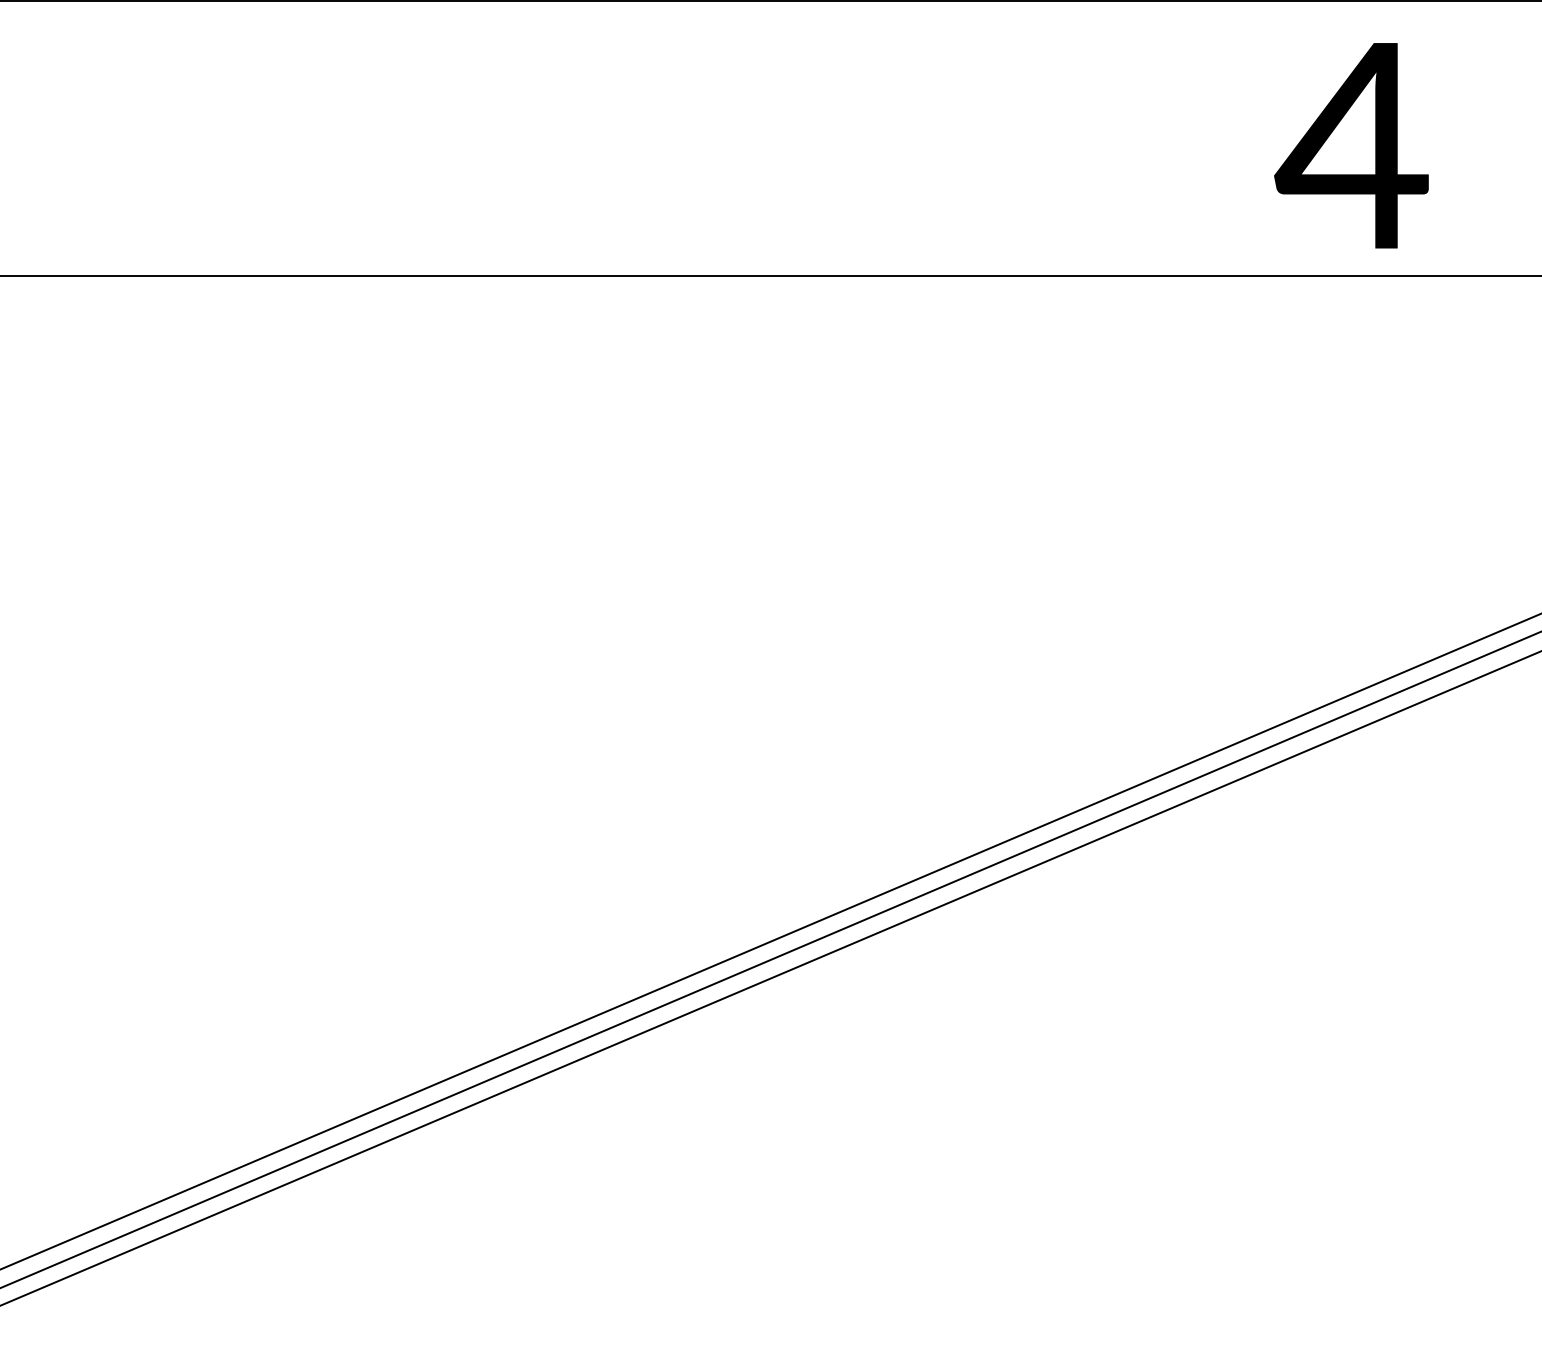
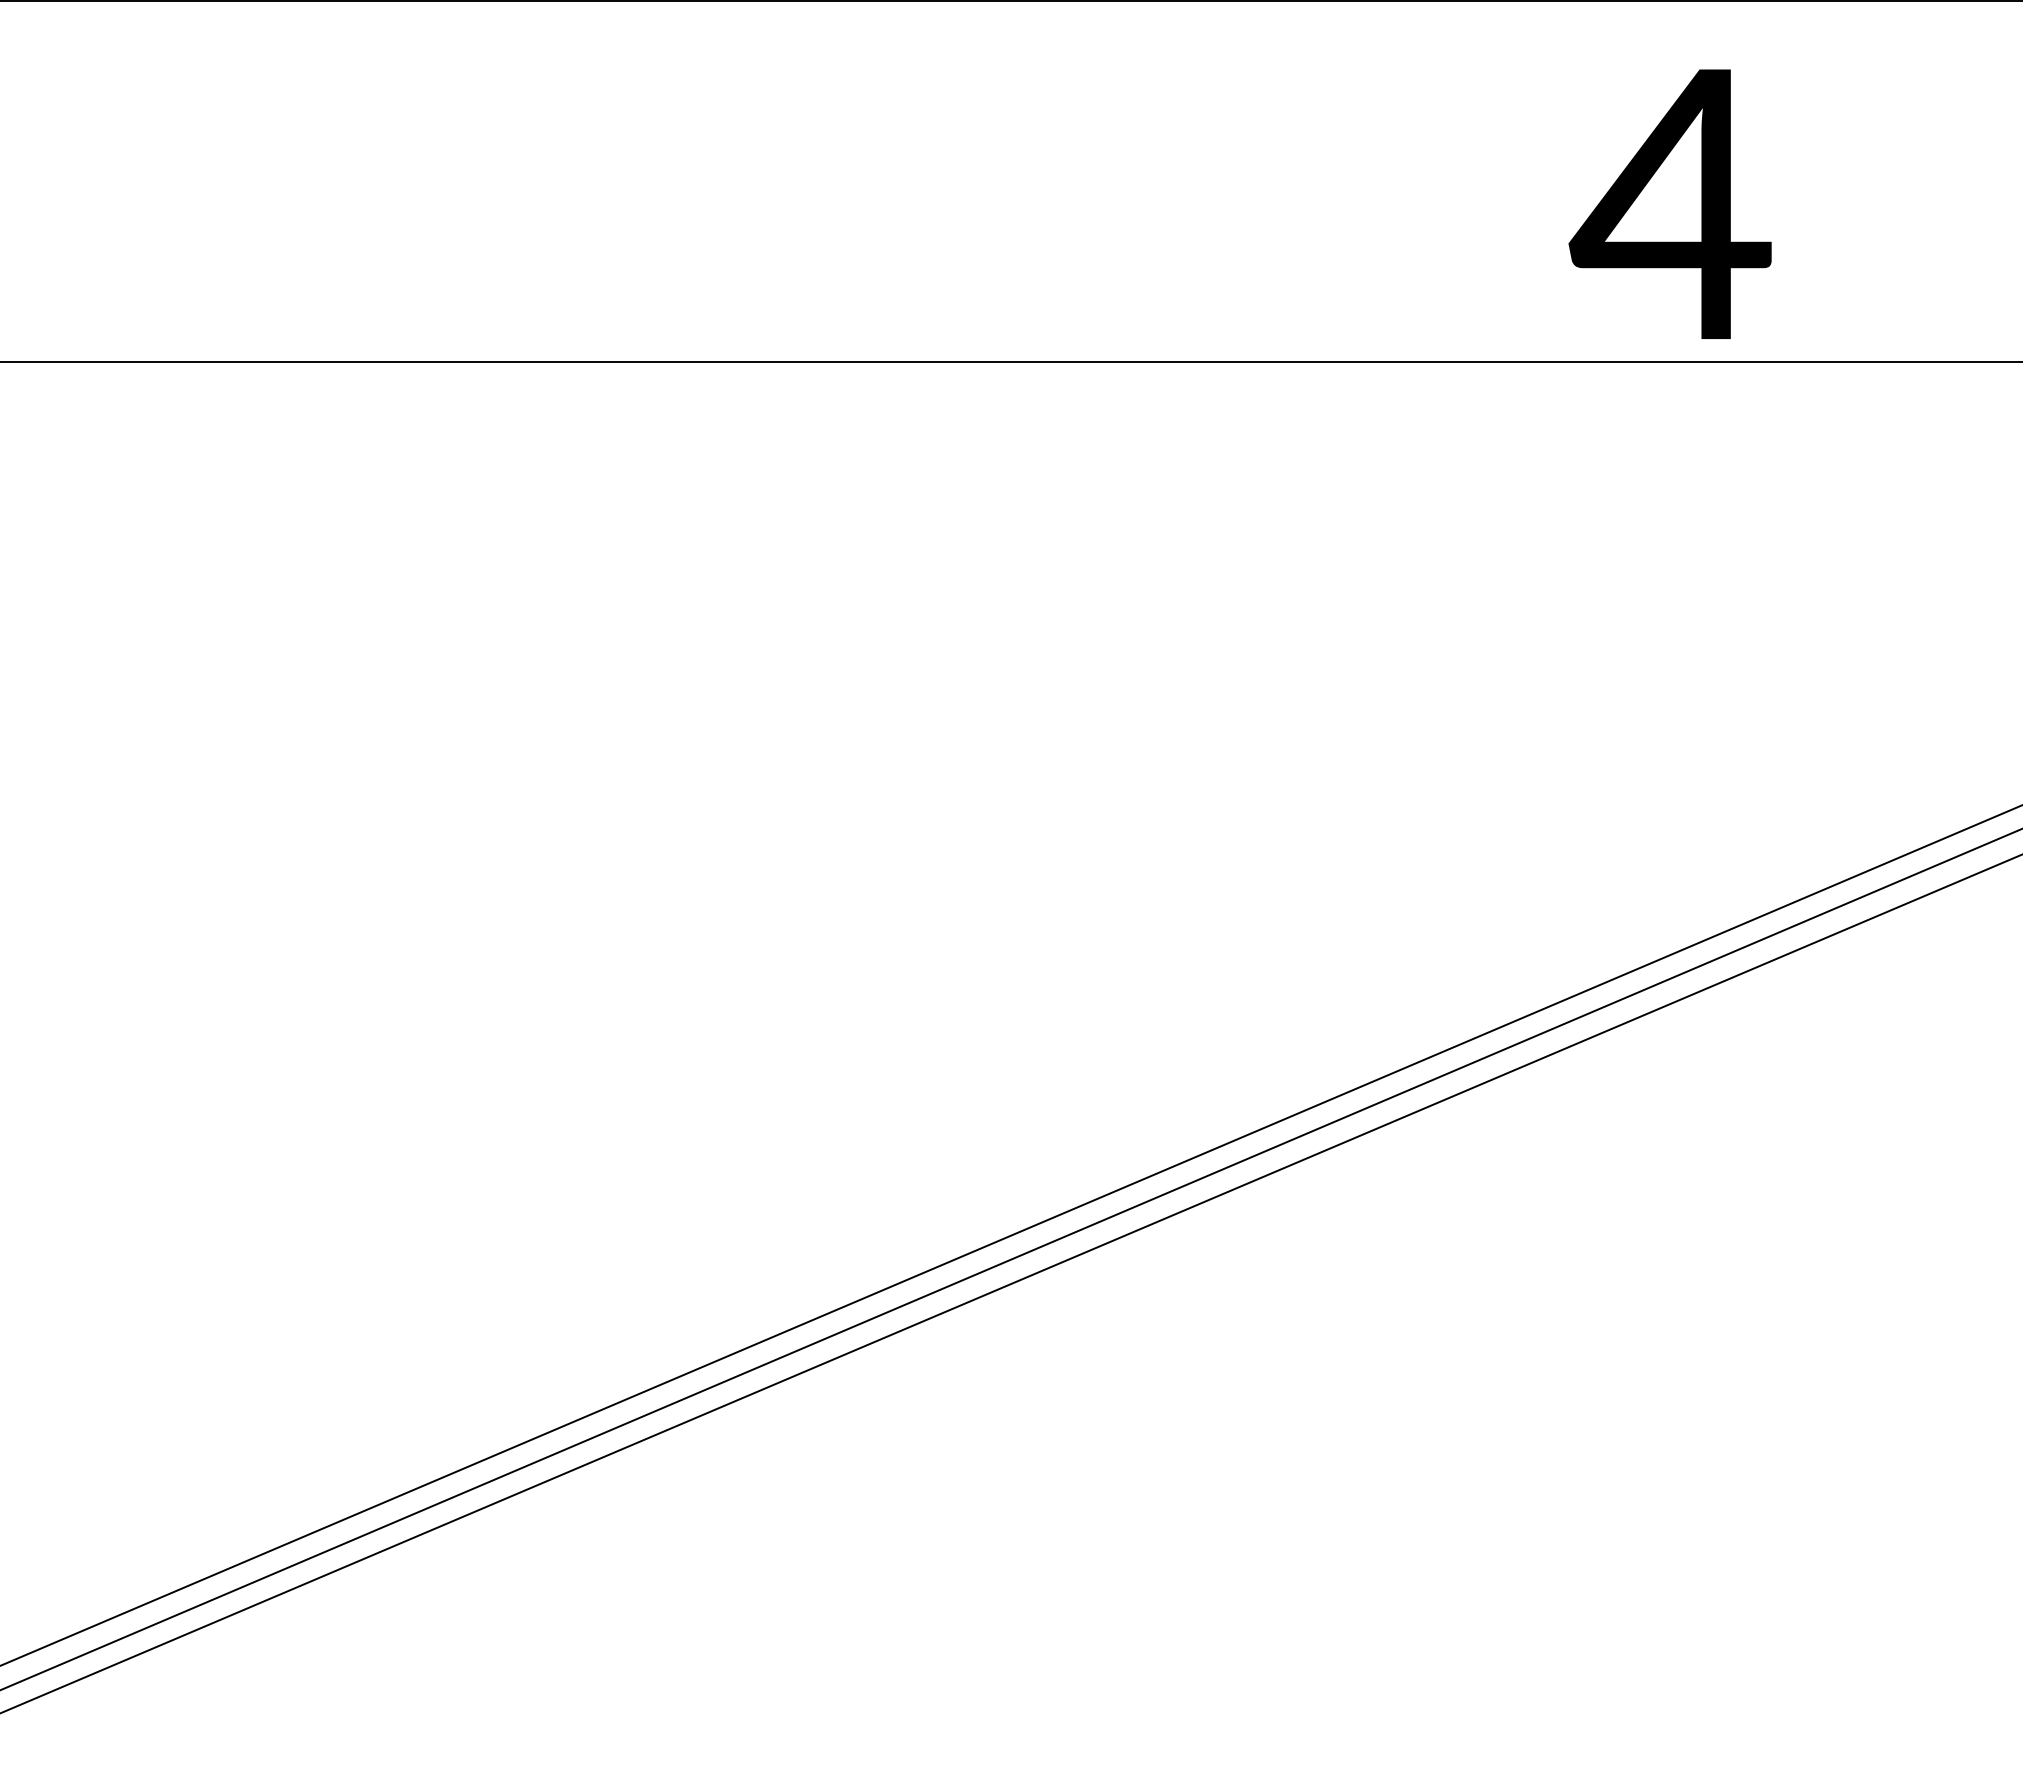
text: (1350, 145) -> (1669, 203), moved

